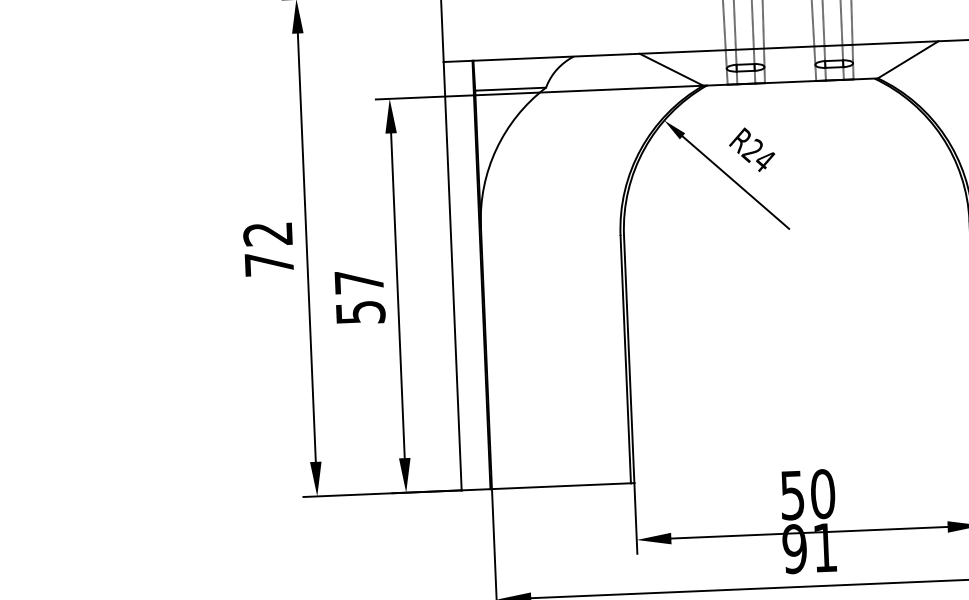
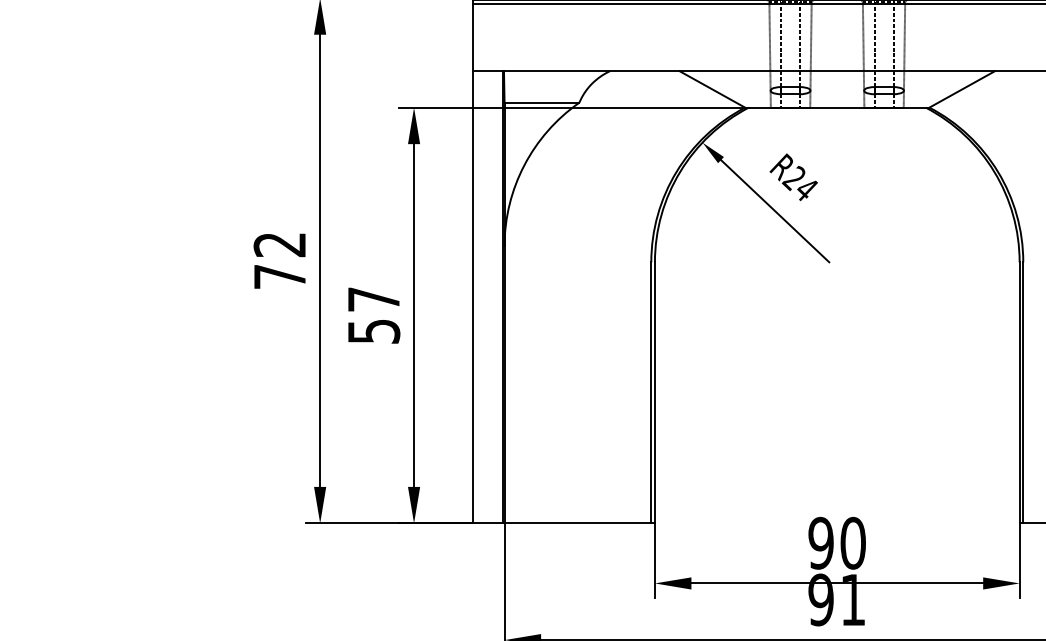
text: (791, 494) -> (820, 542), 50 -> 90

